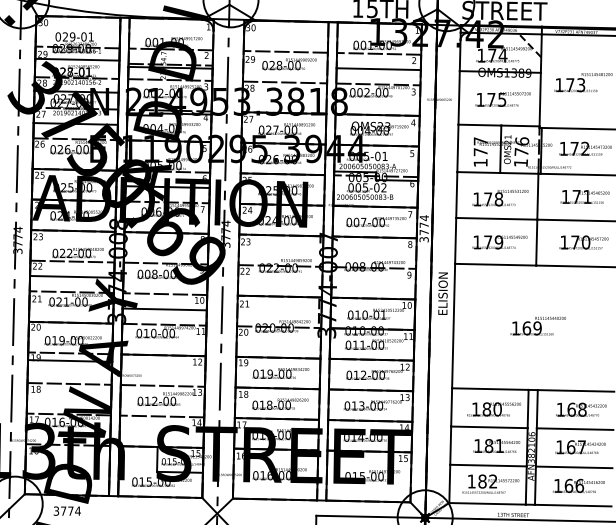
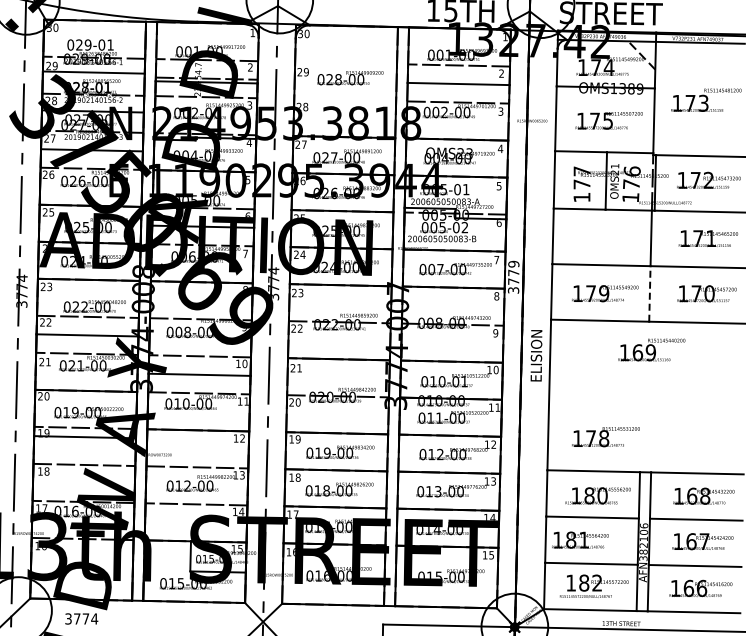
line: (286, 52) -> (346, 63), removed
line: (285, 82) -> (345, 100), removed
text: (500, 198) -> (605, 437), moved
text: (424, 217) -> (513, 263), 3774 -> 3779
line: (536, 242) -> (649, 293), solid -> dashed
text: (538, 325) -> (651, 349), moved
text: (496, 445) -> (580, 539), moved

